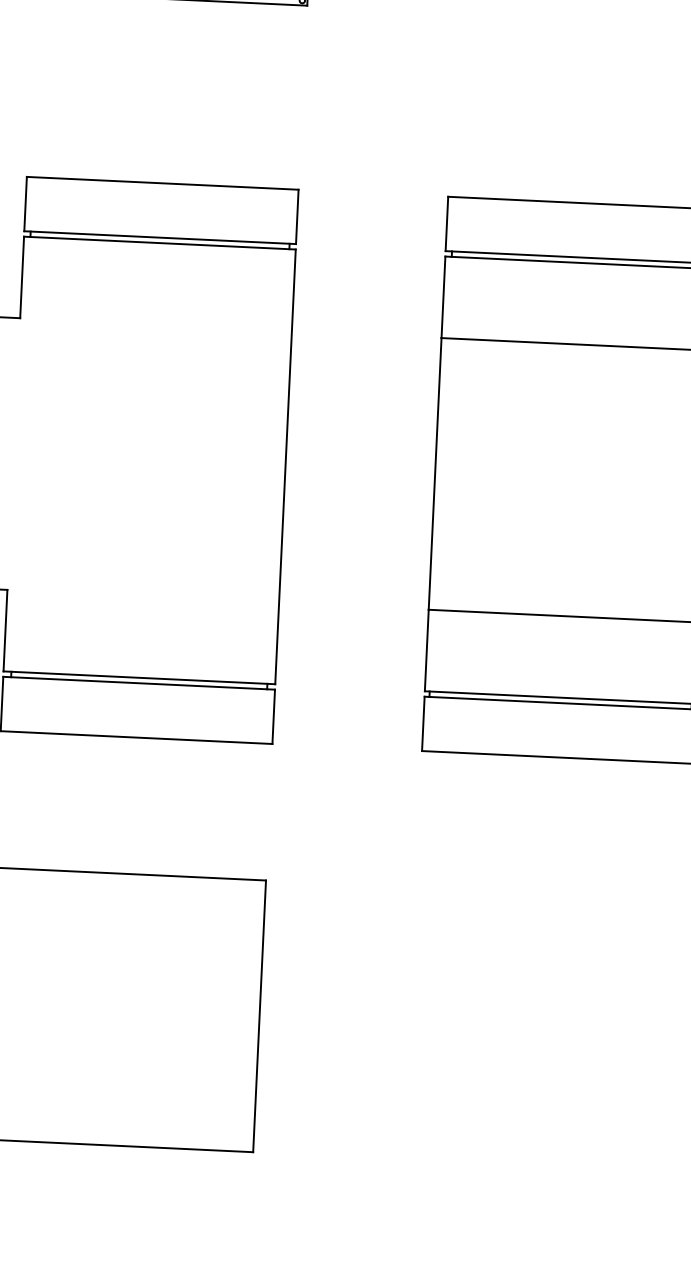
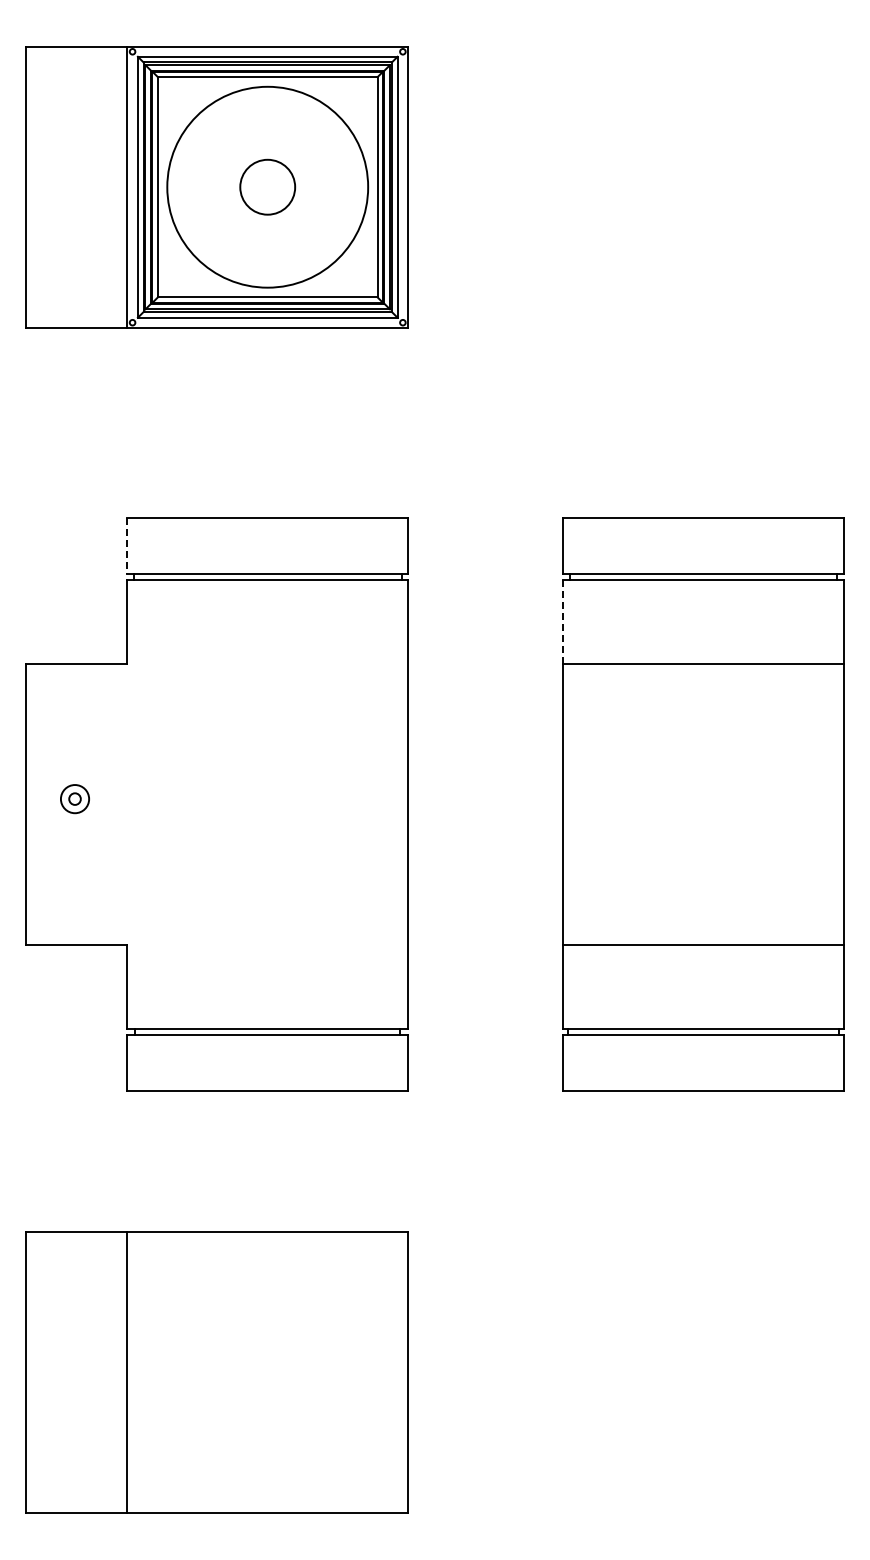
line: (25, 204) -> (127, 546), solid -> dashed
line: (443, 297) -> (562, 622), solid -> dashed

